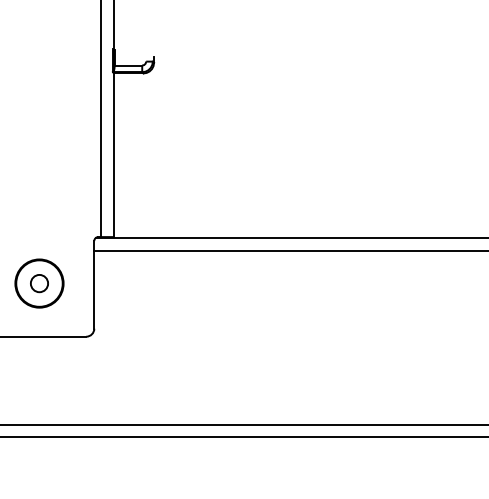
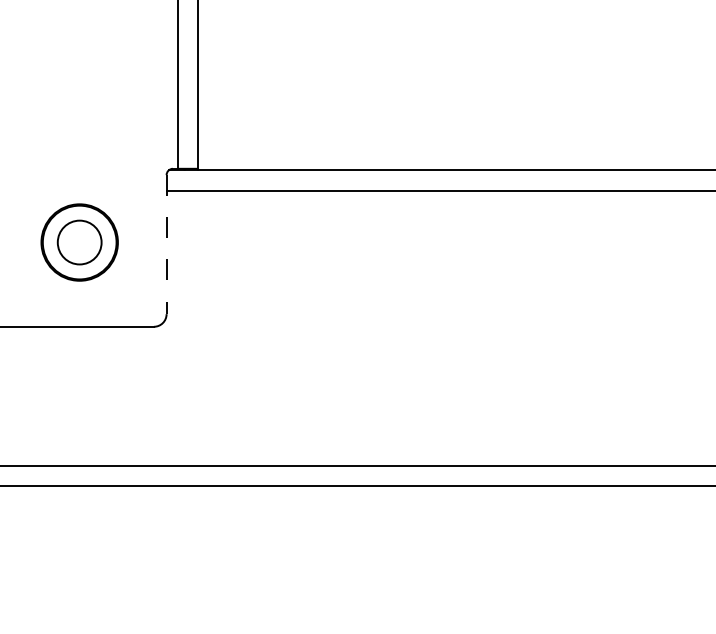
circle: (39, 283) -> (79, 242), size x1.6
line: (94, 284) -> (166, 244), solid -> dashed

